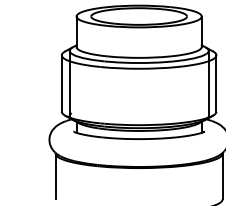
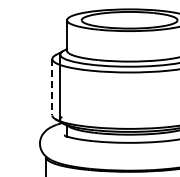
line: (61, 84) -> (52, 88), solid -> dashed

